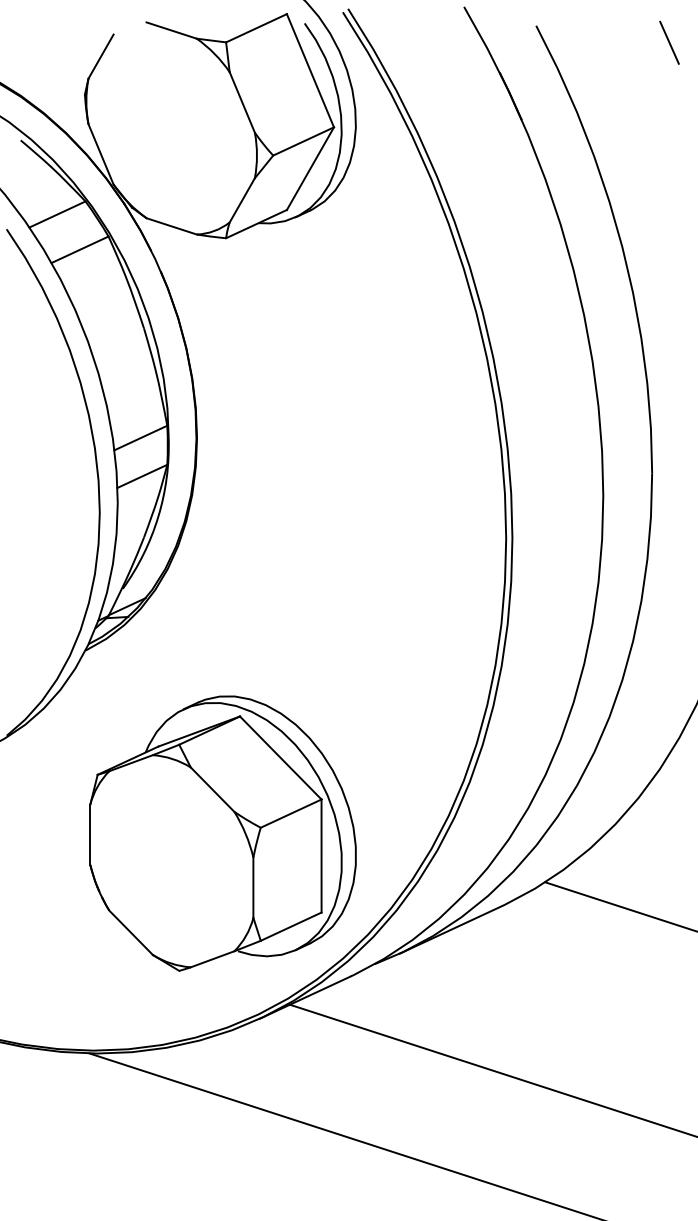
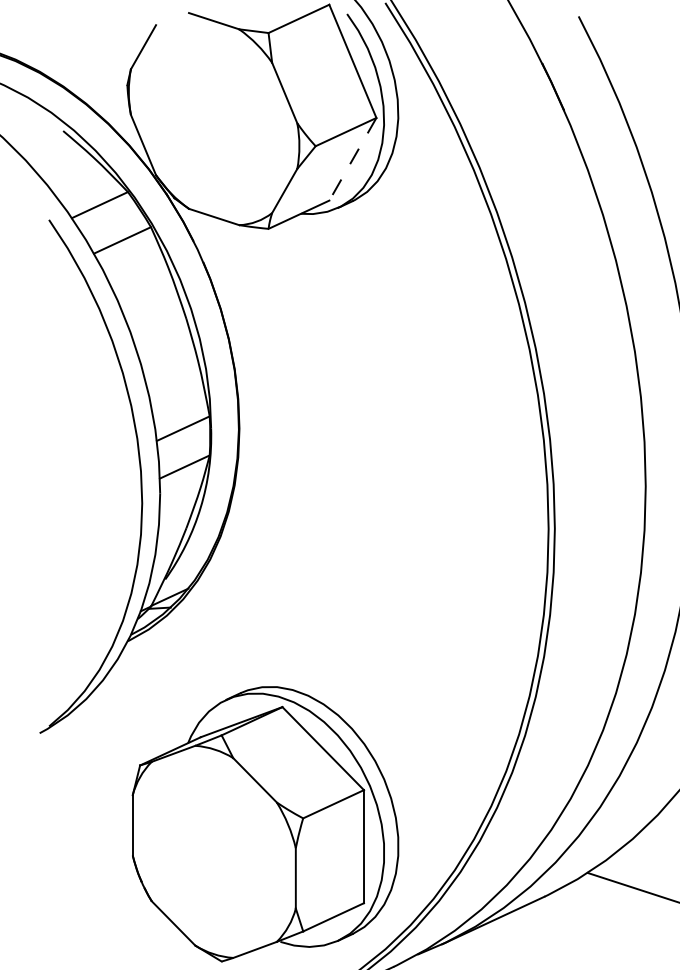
line: (310, 168) -> (352, 159), solid -> dashed

